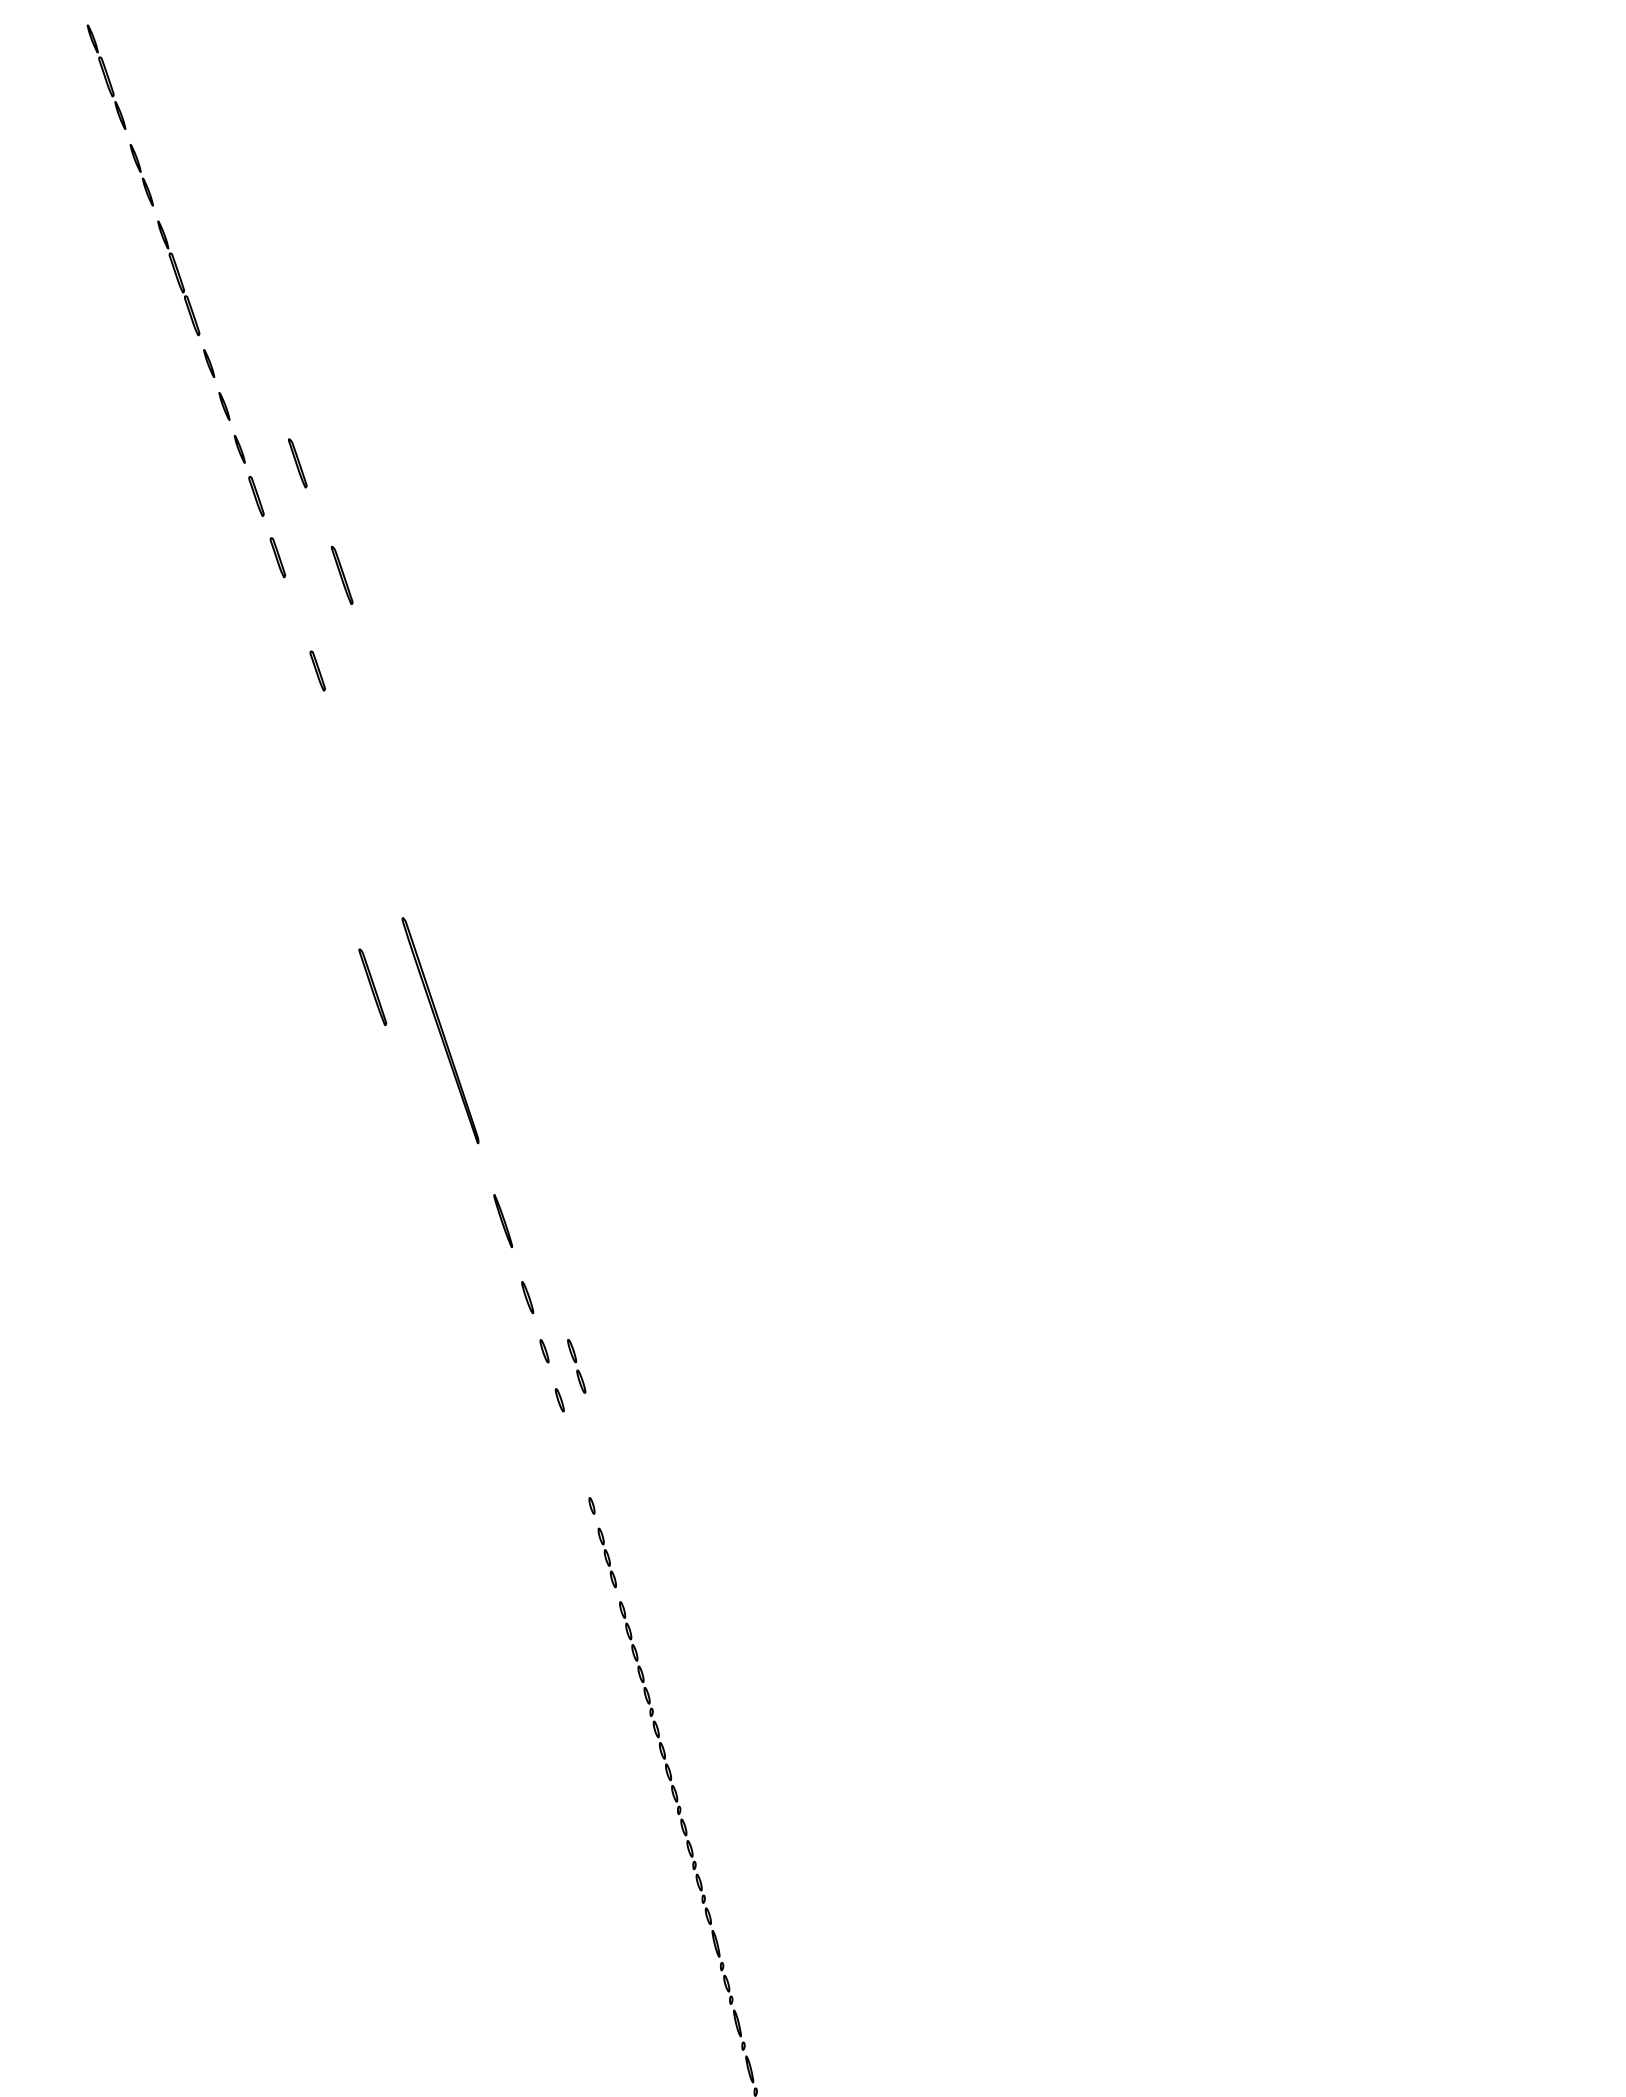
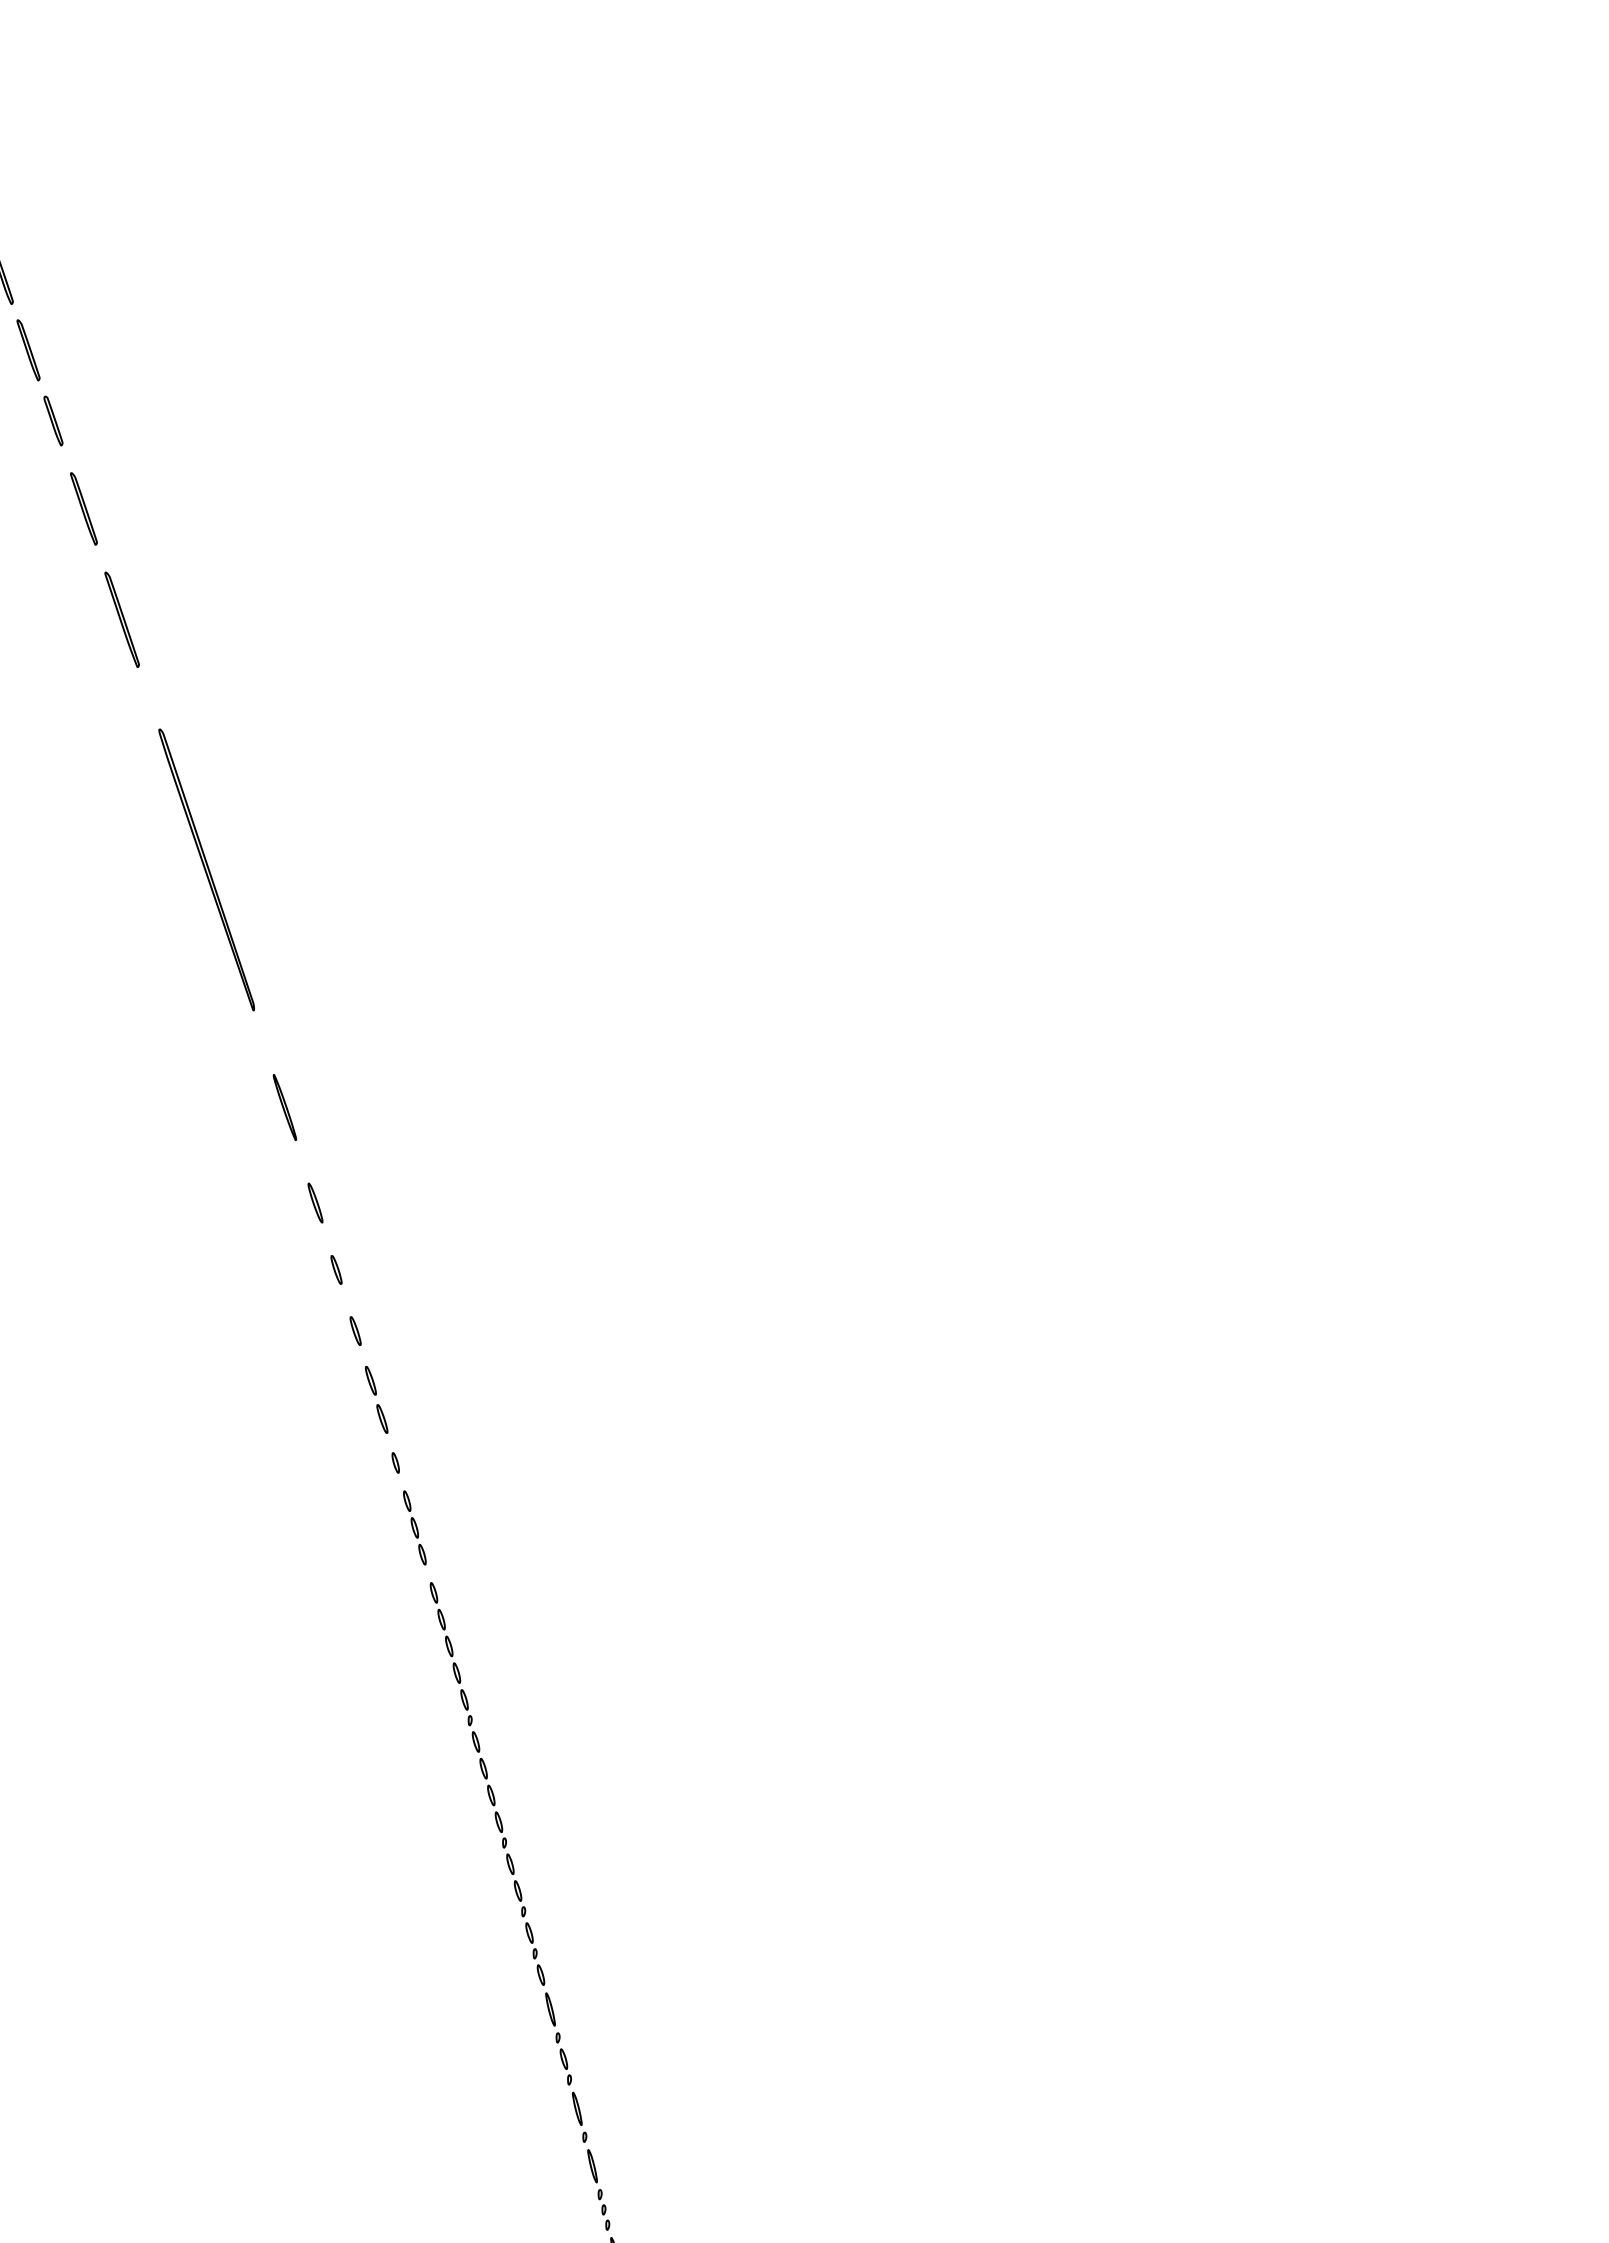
part: (297, 463) -> (28, 350), moved
part: (341, 575) -> (83, 508), moved
part: (372, 987) -> (121, 620), moved
part: (576, 1366) -> (376, 1400), moved

